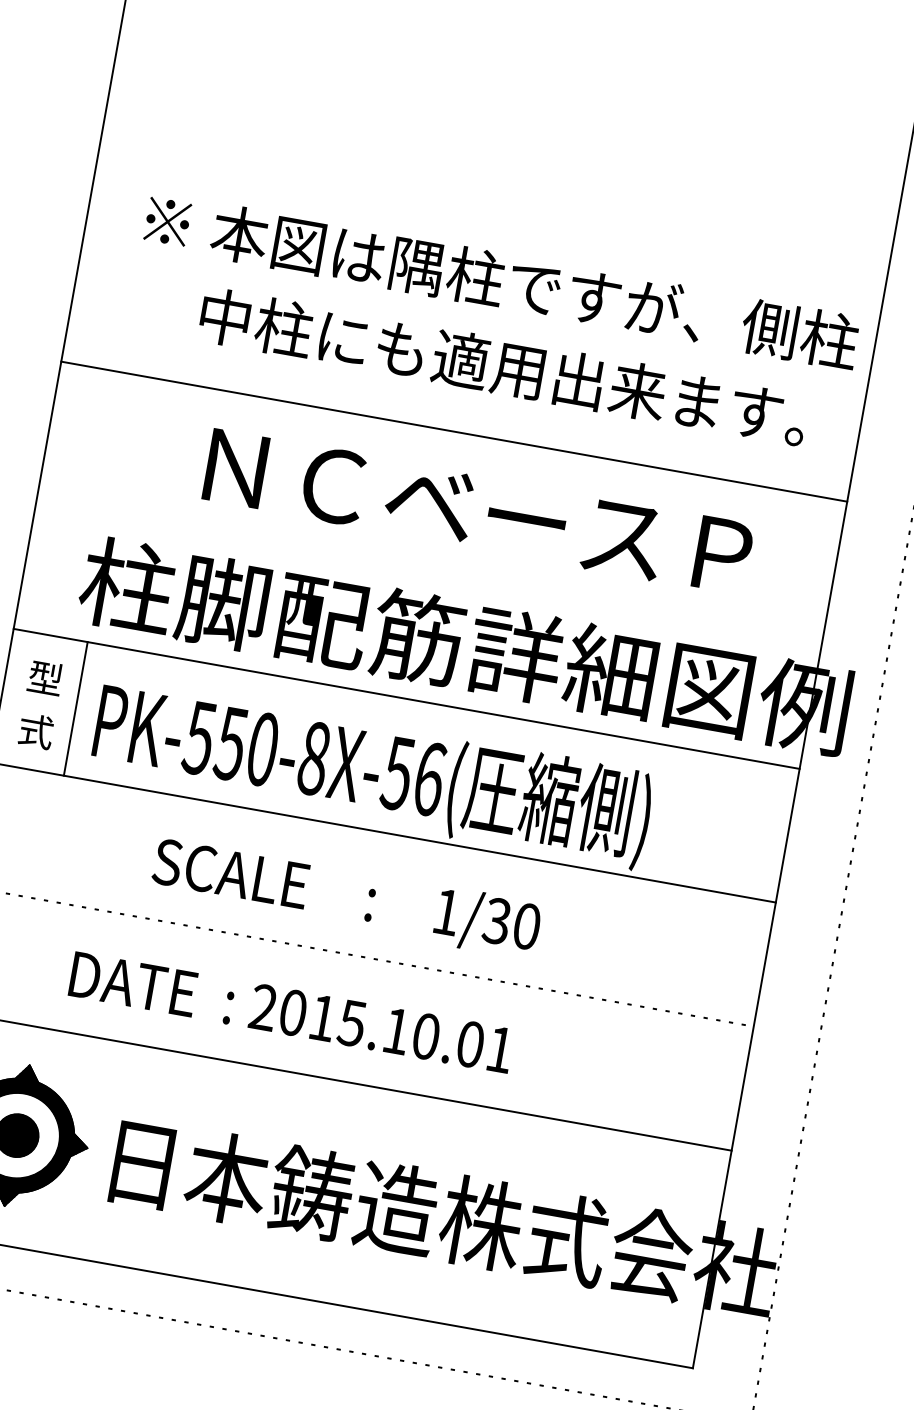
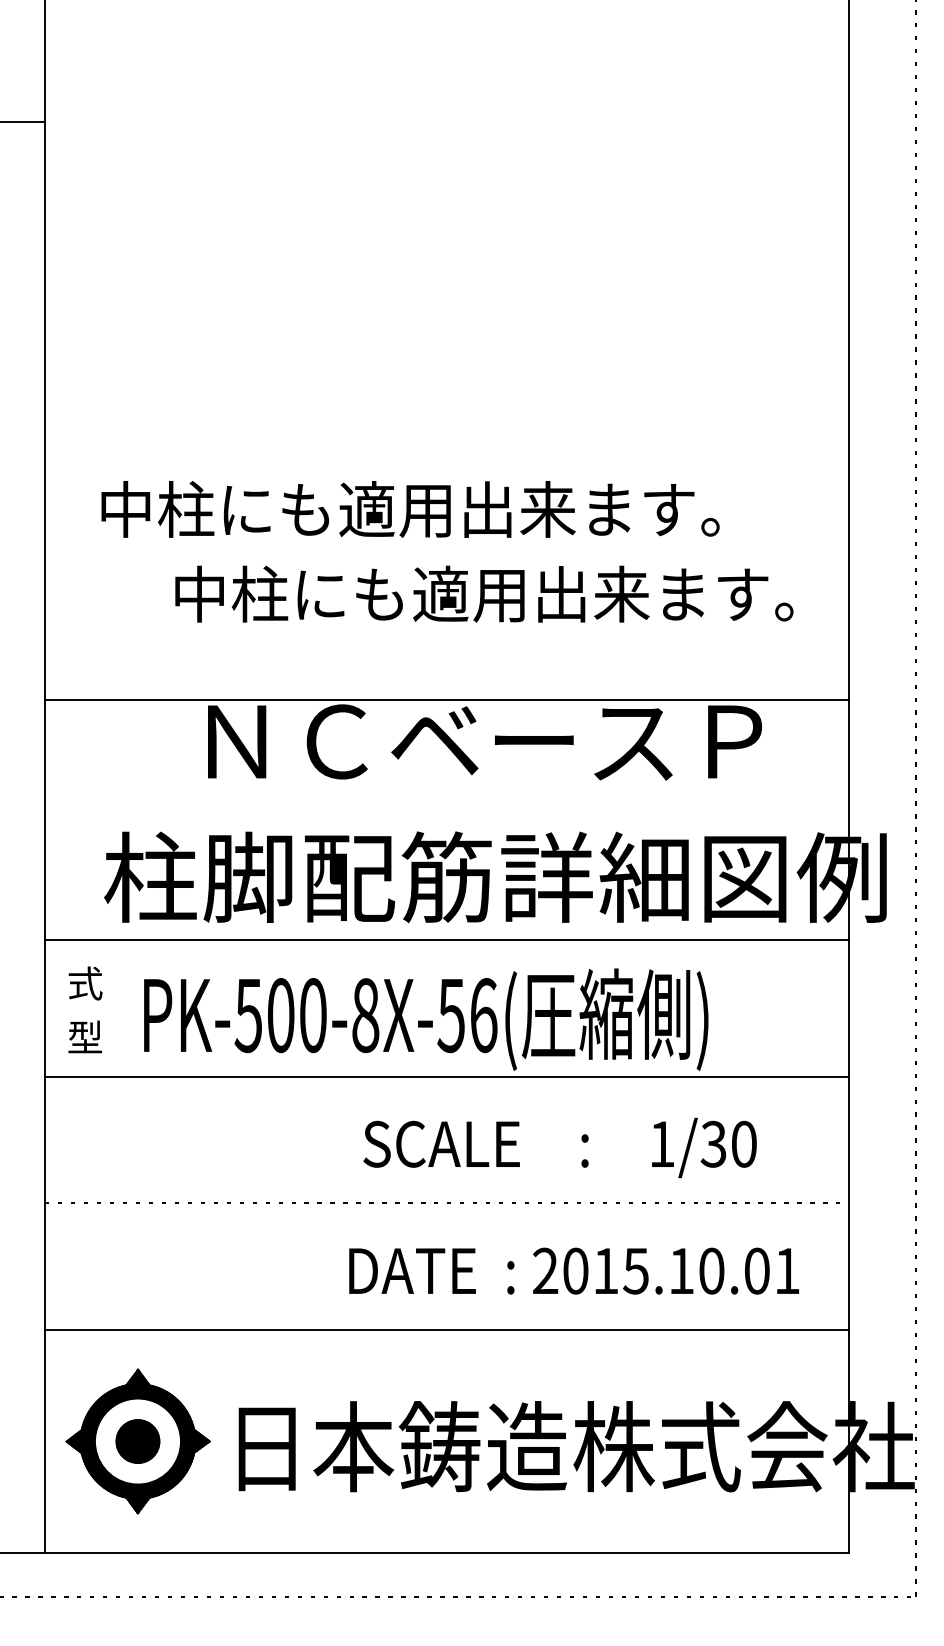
text: (500, 280) -> (465, 508), ※ 本図は隅柱ですが、側柱 -> 中柱にも適用出来ます。
line: (453, 431) -> (446, 699), moved
text: (45, 678) -> (85, 983), 型 -> 式
line: (75, 709) -> (120, 1008), removed
text: (36, 731) -> (85, 1037), 式 -> 型
text: (230, 743) -> (280, 1015), PK-550-8X-56( -> PK-500-8X-56(
text: (345, 897) -> (559, 1147), moved
text: (291, 1011) -> (573, 1270), moved

